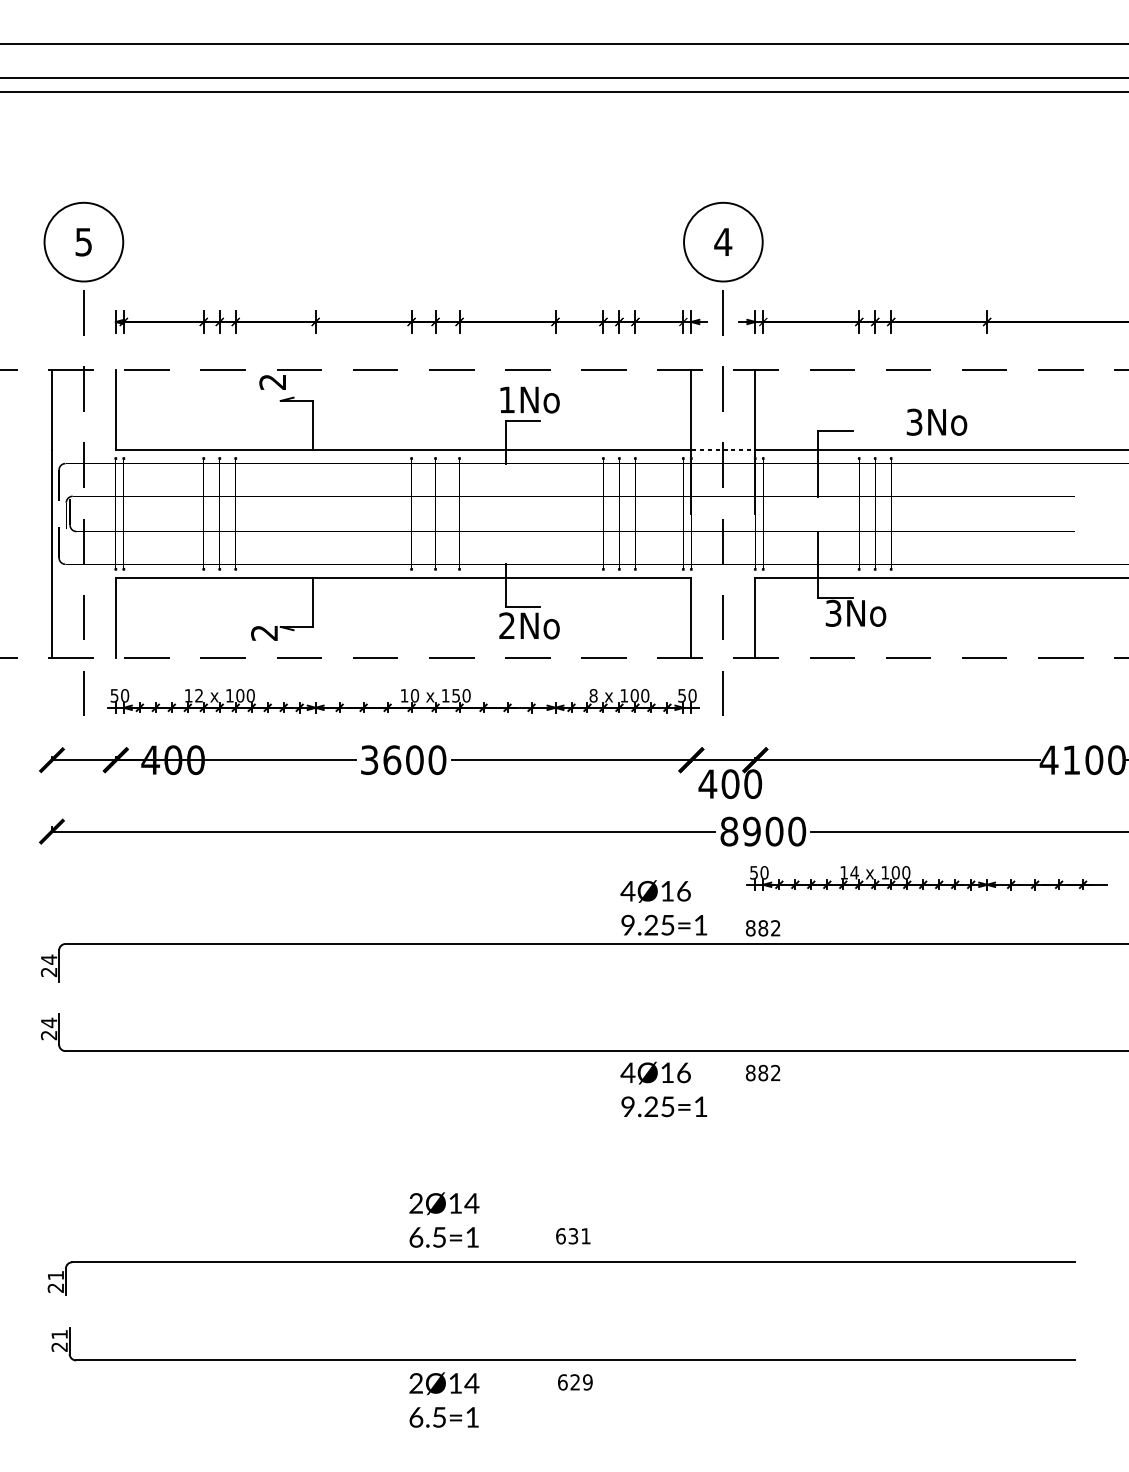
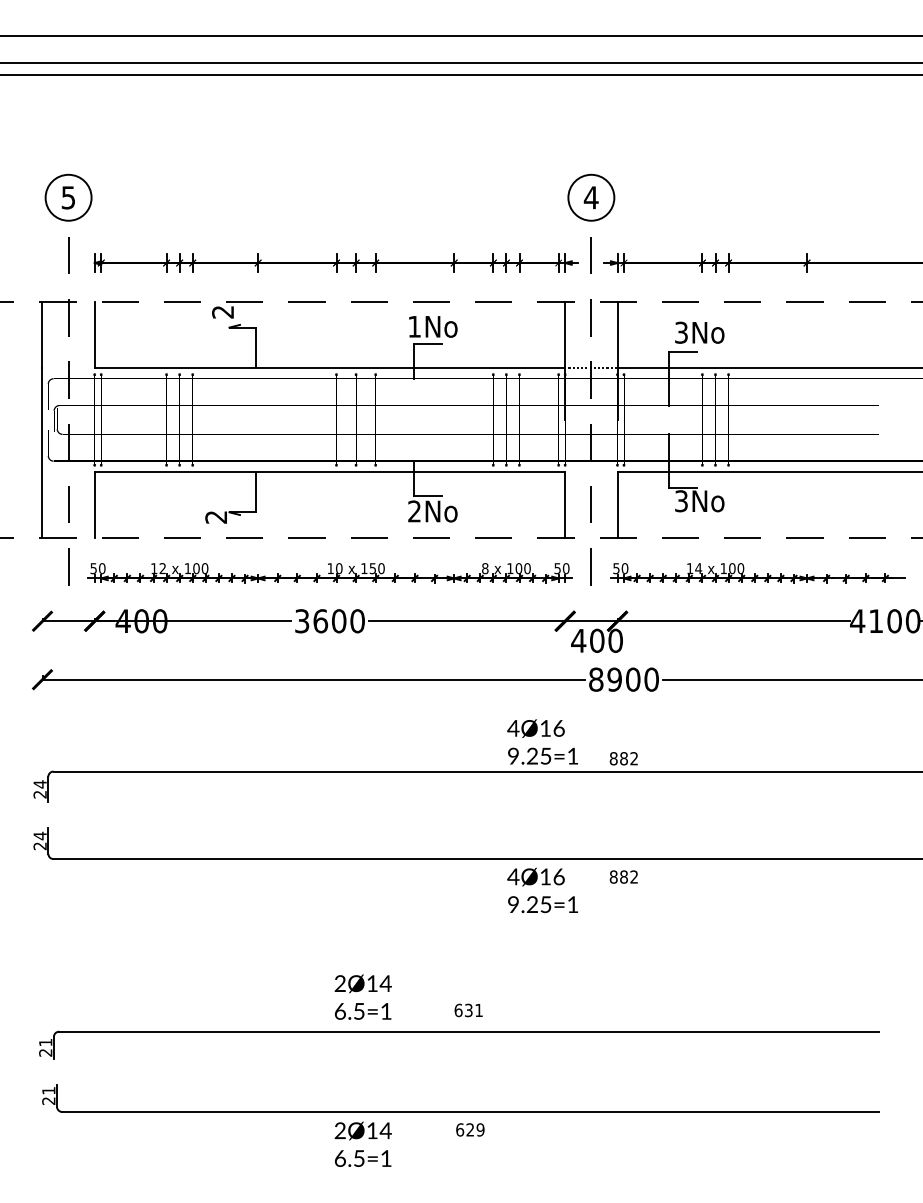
circle: (83, 242) -> (68, 198), size x0.71
circle: (723, 242) -> (591, 198), size x0.71
text: (936, 421) -> (699, 332), moved
part: (926, 878) -> (757, 573), moved

